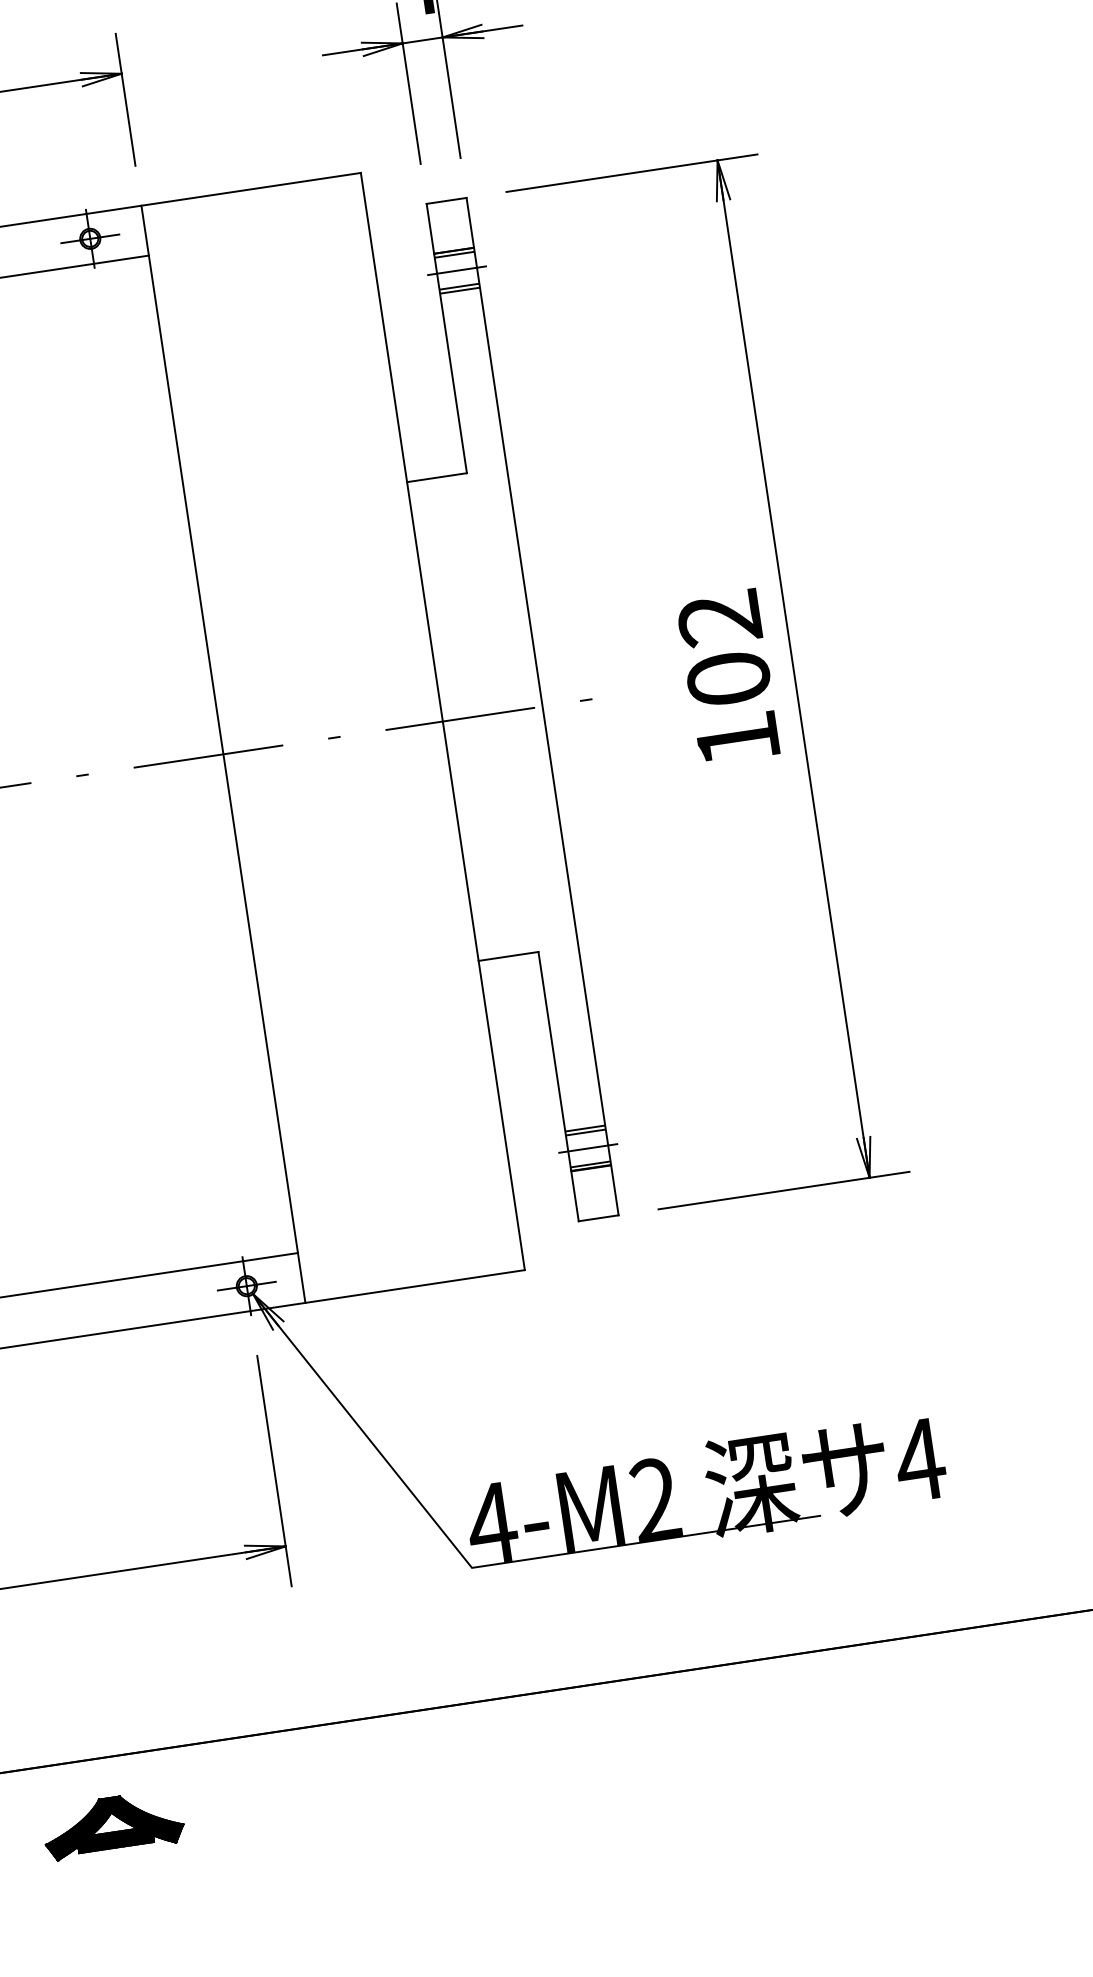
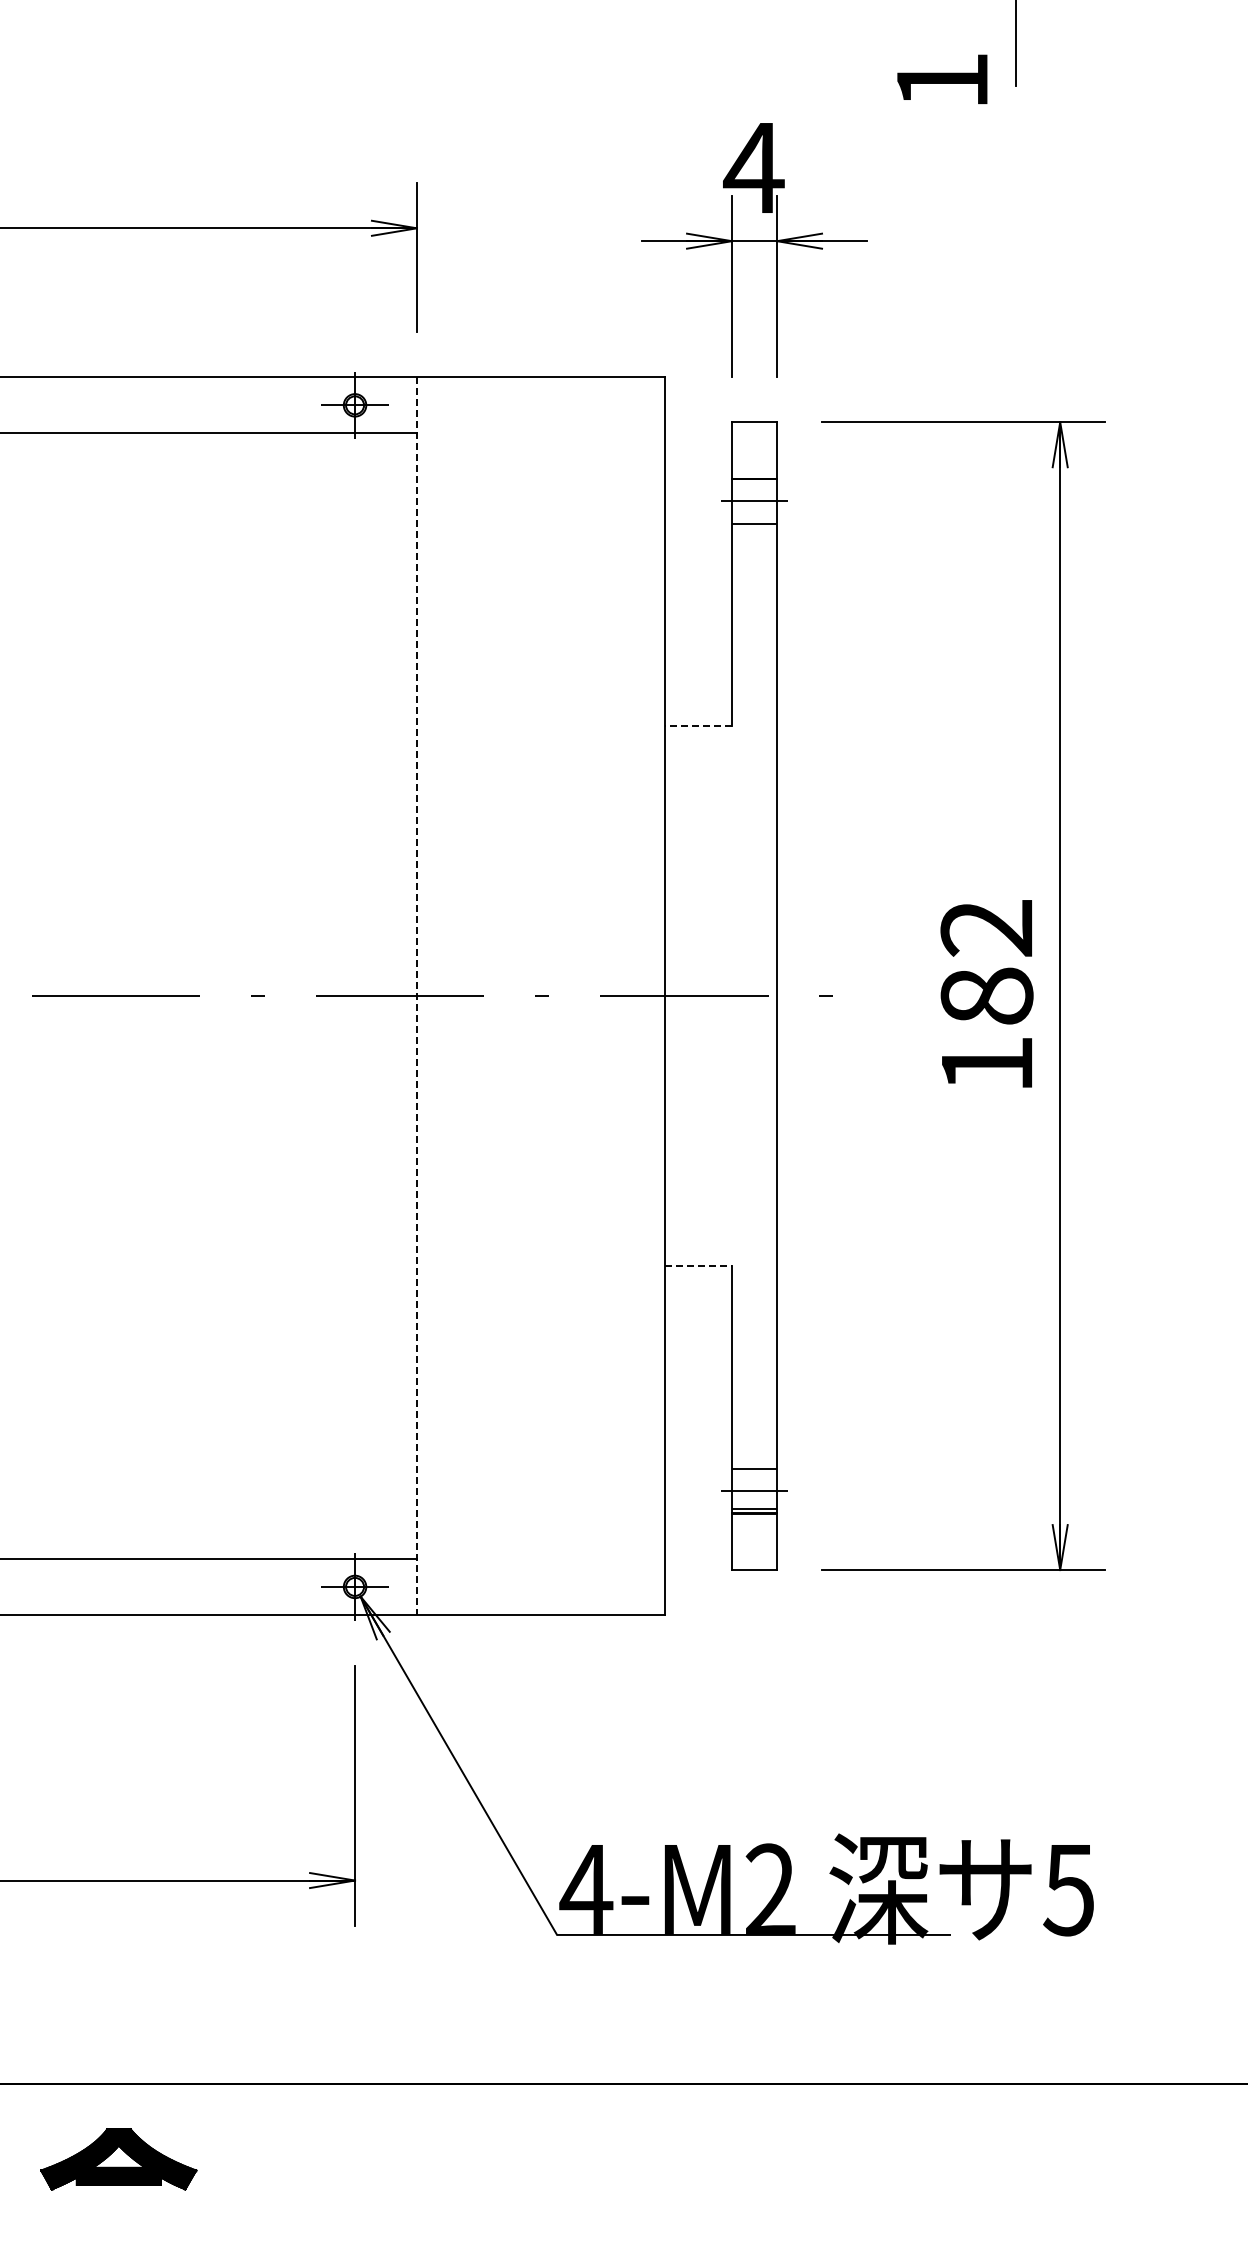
line: (454, 255) -> (754, 483), removed
line: (459, 287) -> (754, 519), removed
line: (437, 478) -> (698, 726), solid -> dashed
text: (728, 678) -> (986, 995), 102 -> 182
line: (223, 754) -> (416, 996), solid -> dashed
line: (508, 956) -> (698, 1266), solid -> dashed
line: (585, 1132) -> (754, 1473), removed
text: (920, 1460) -> (1069, 1890), 4 -> 5

